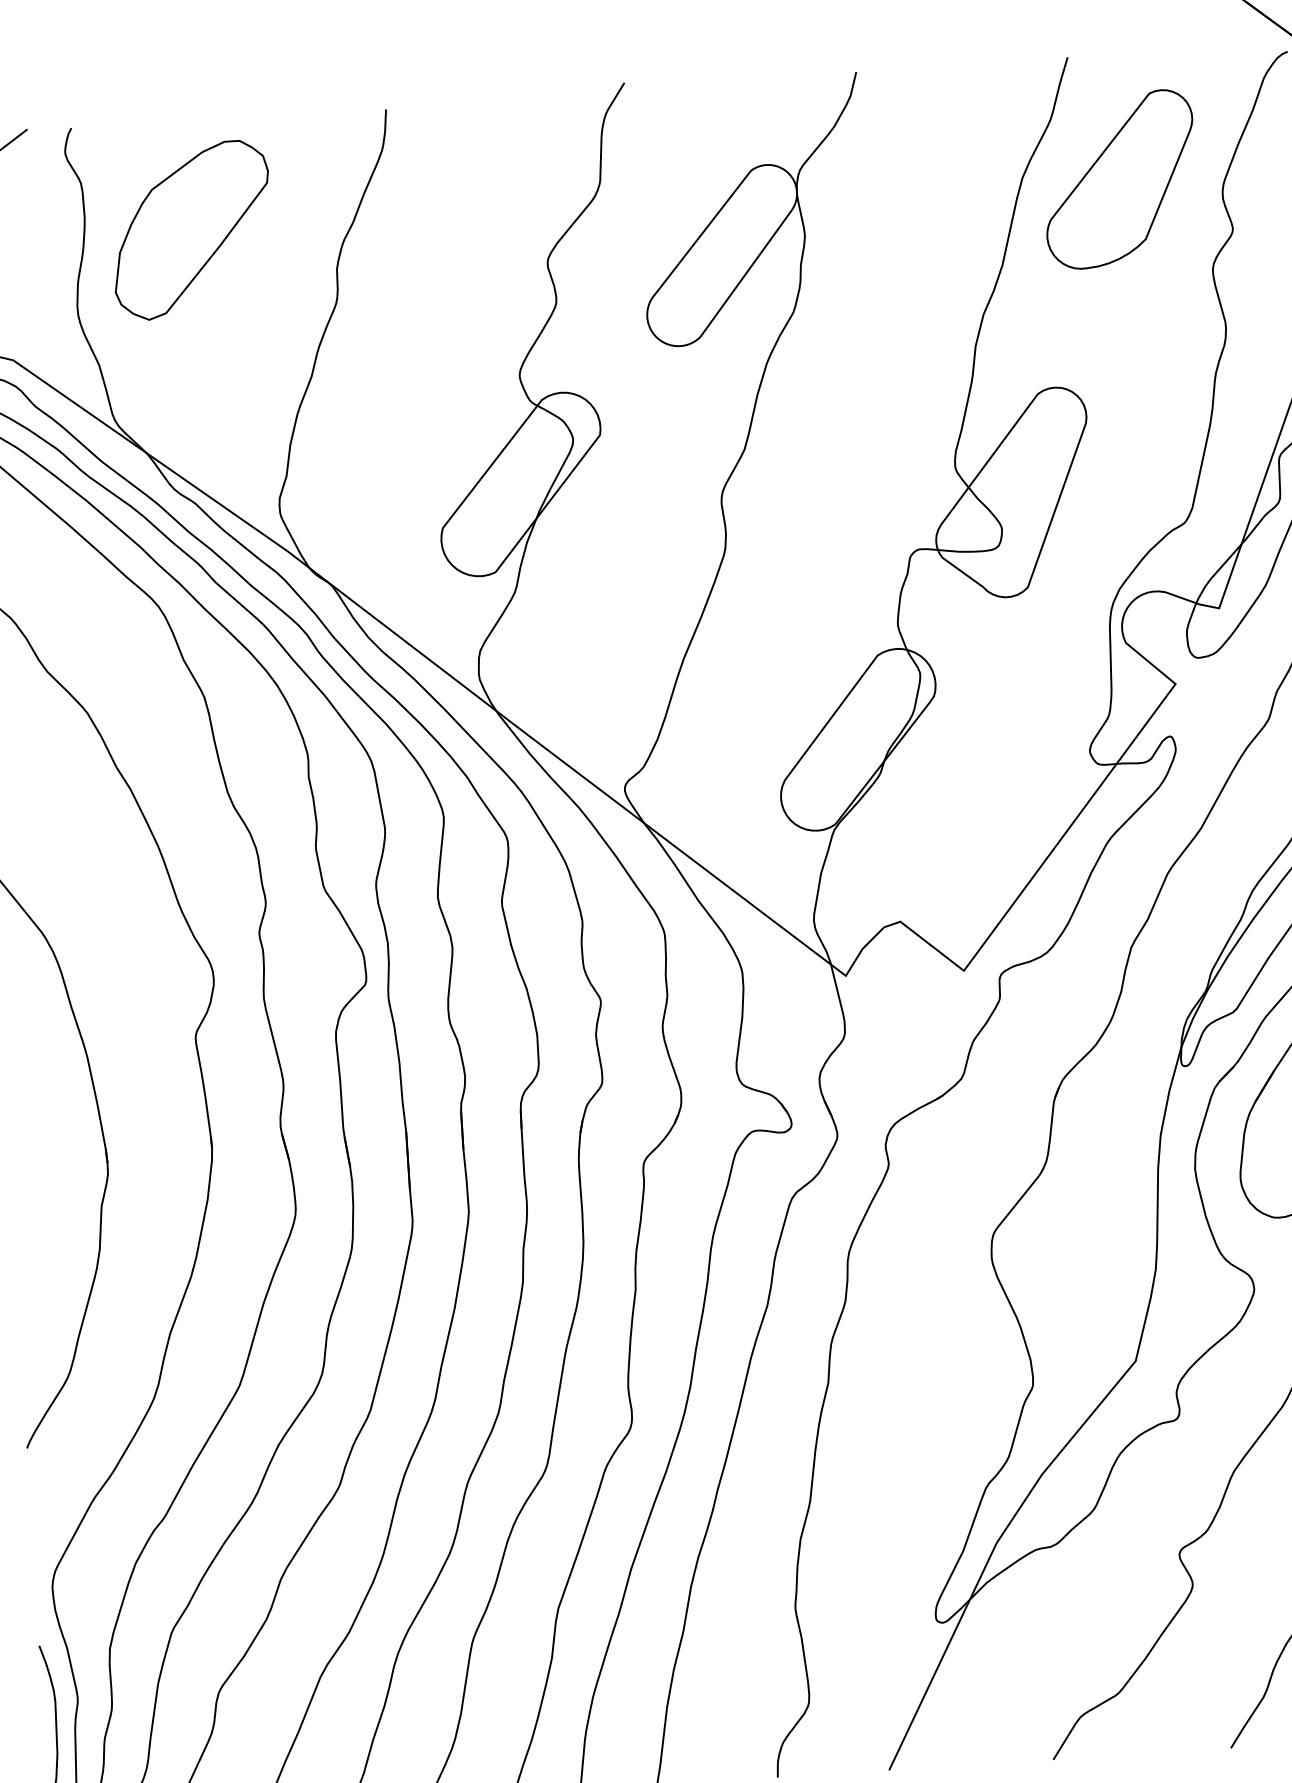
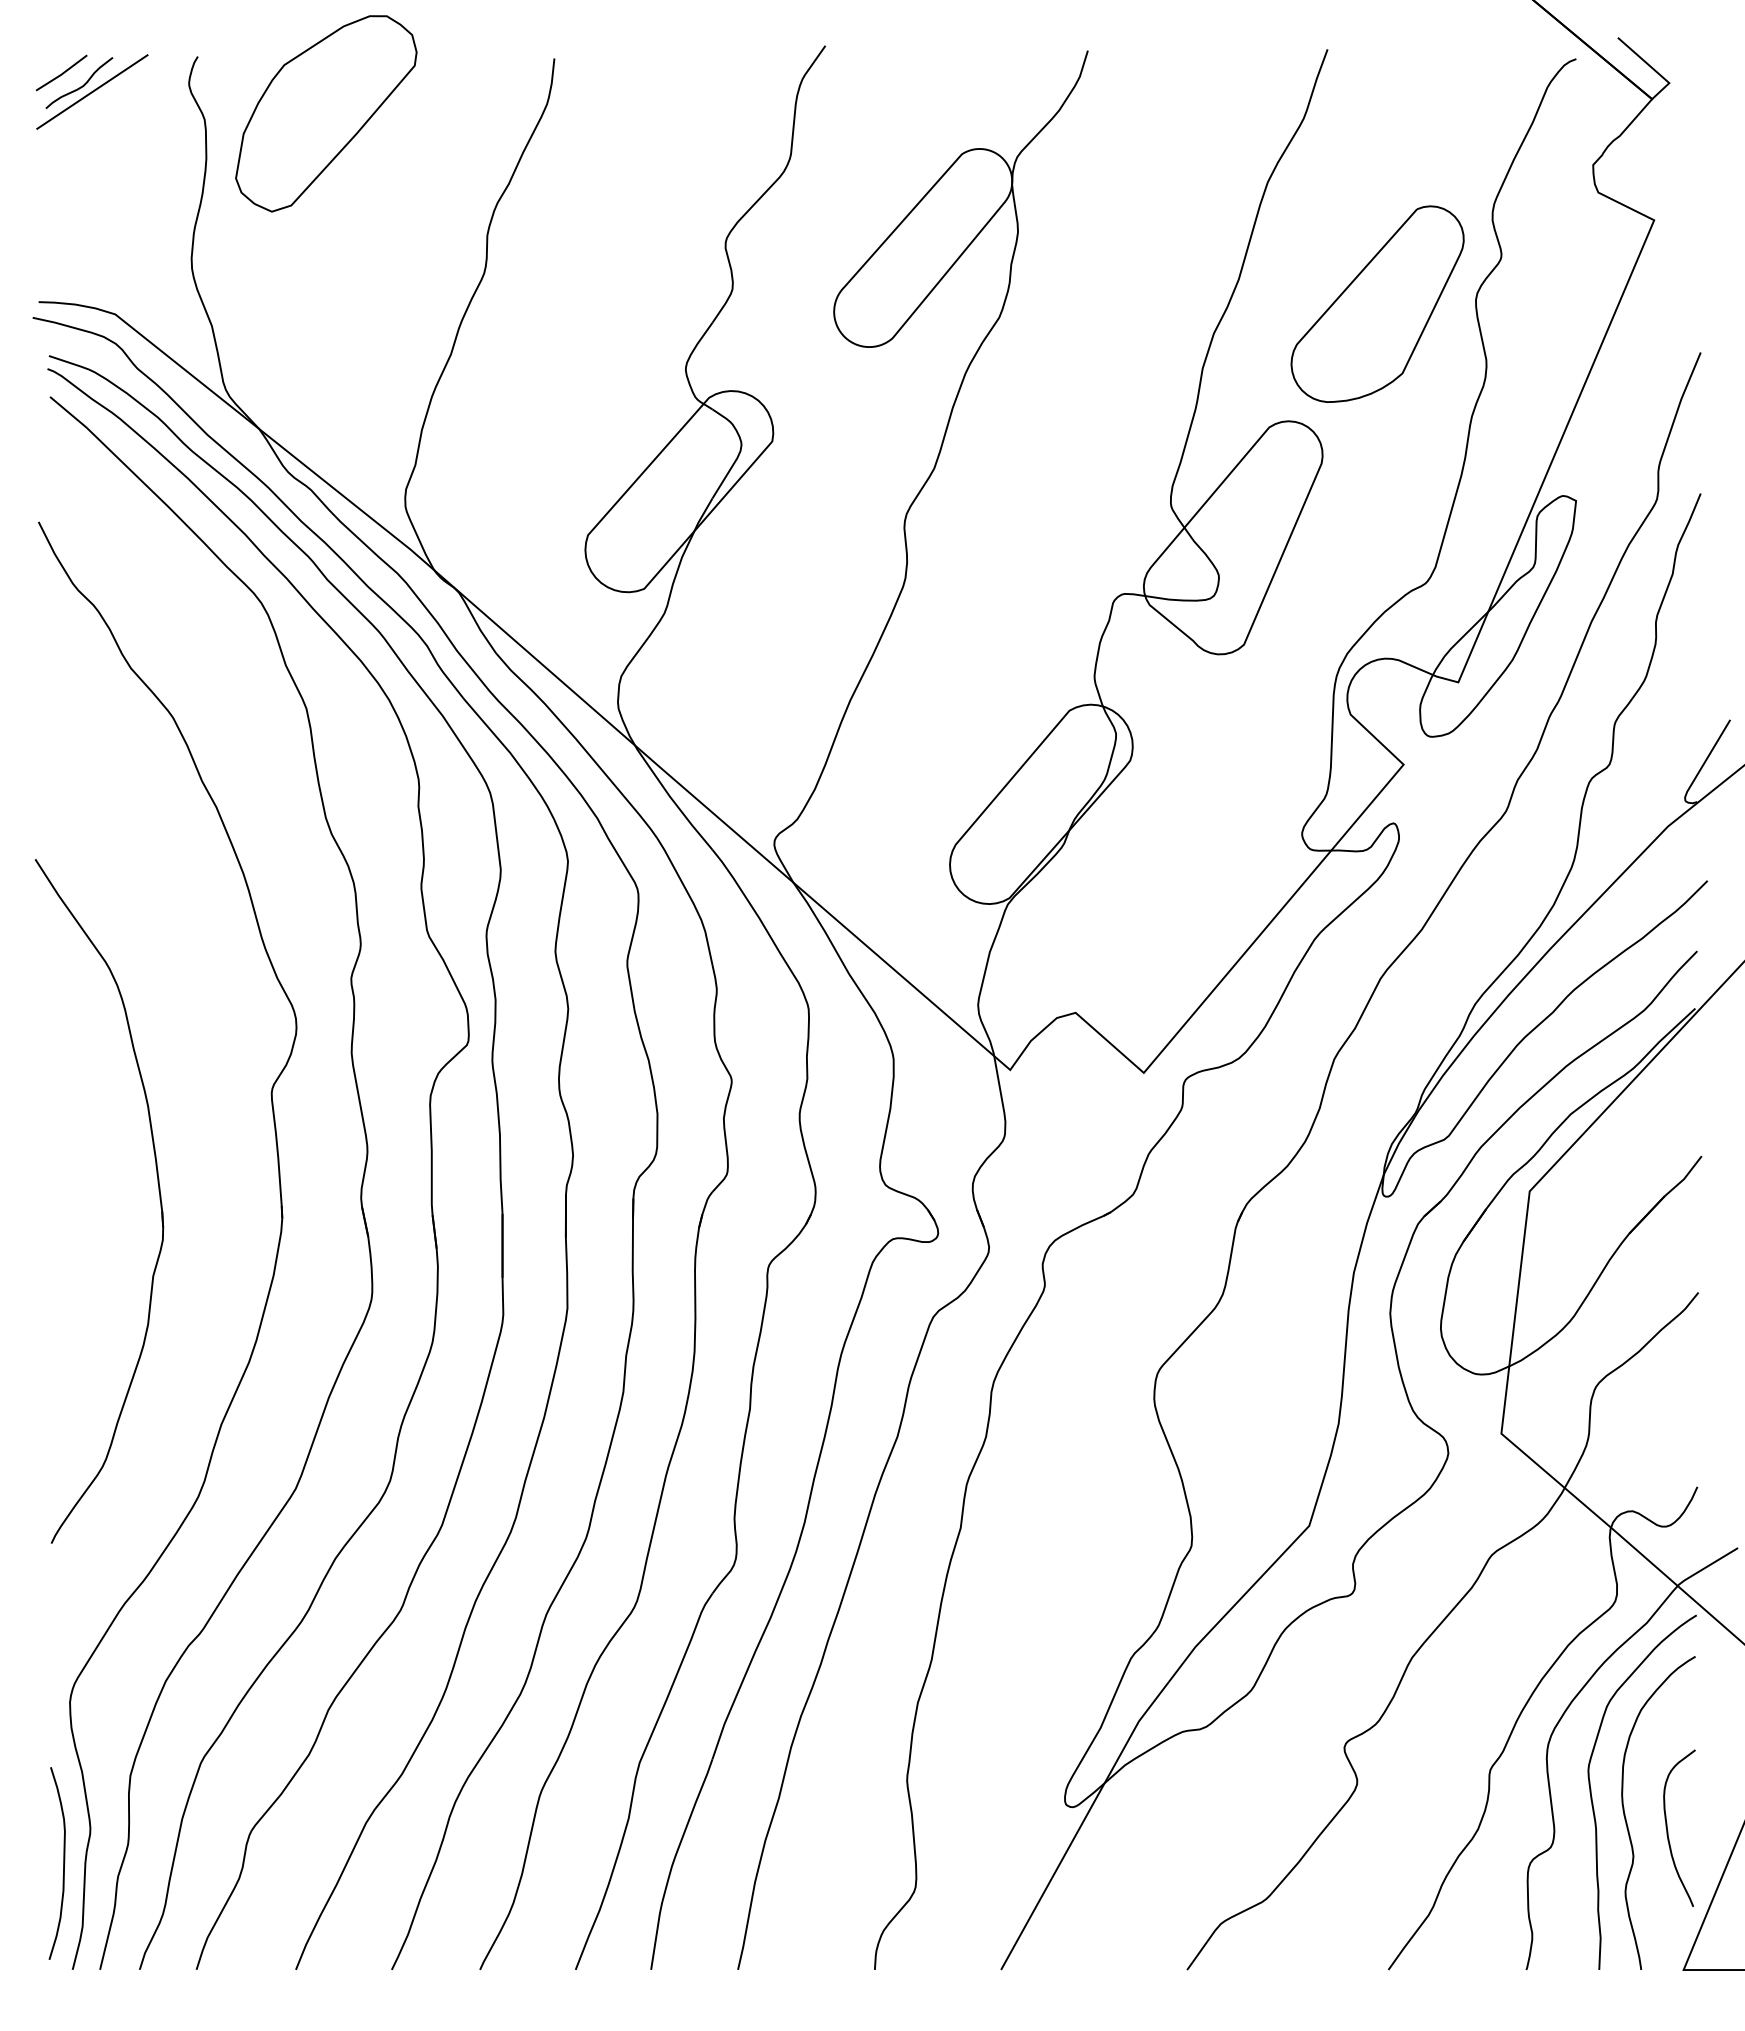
part: (1119, 178) -> (1377, 303), moved
part: (191, 230) -> (326, 113), moved

